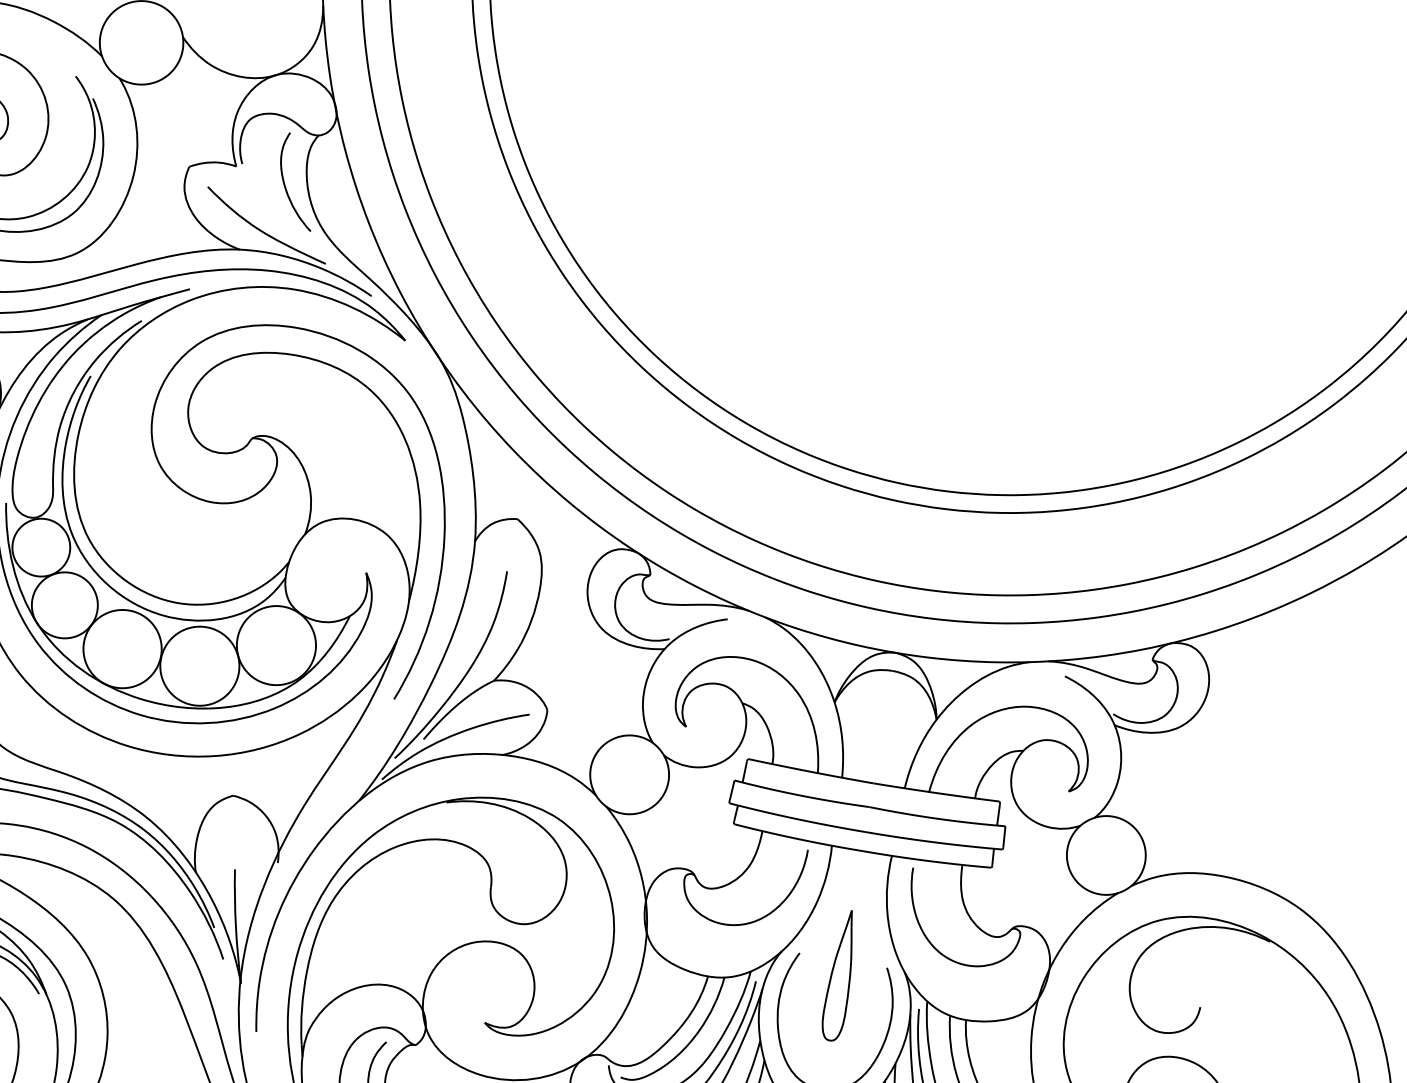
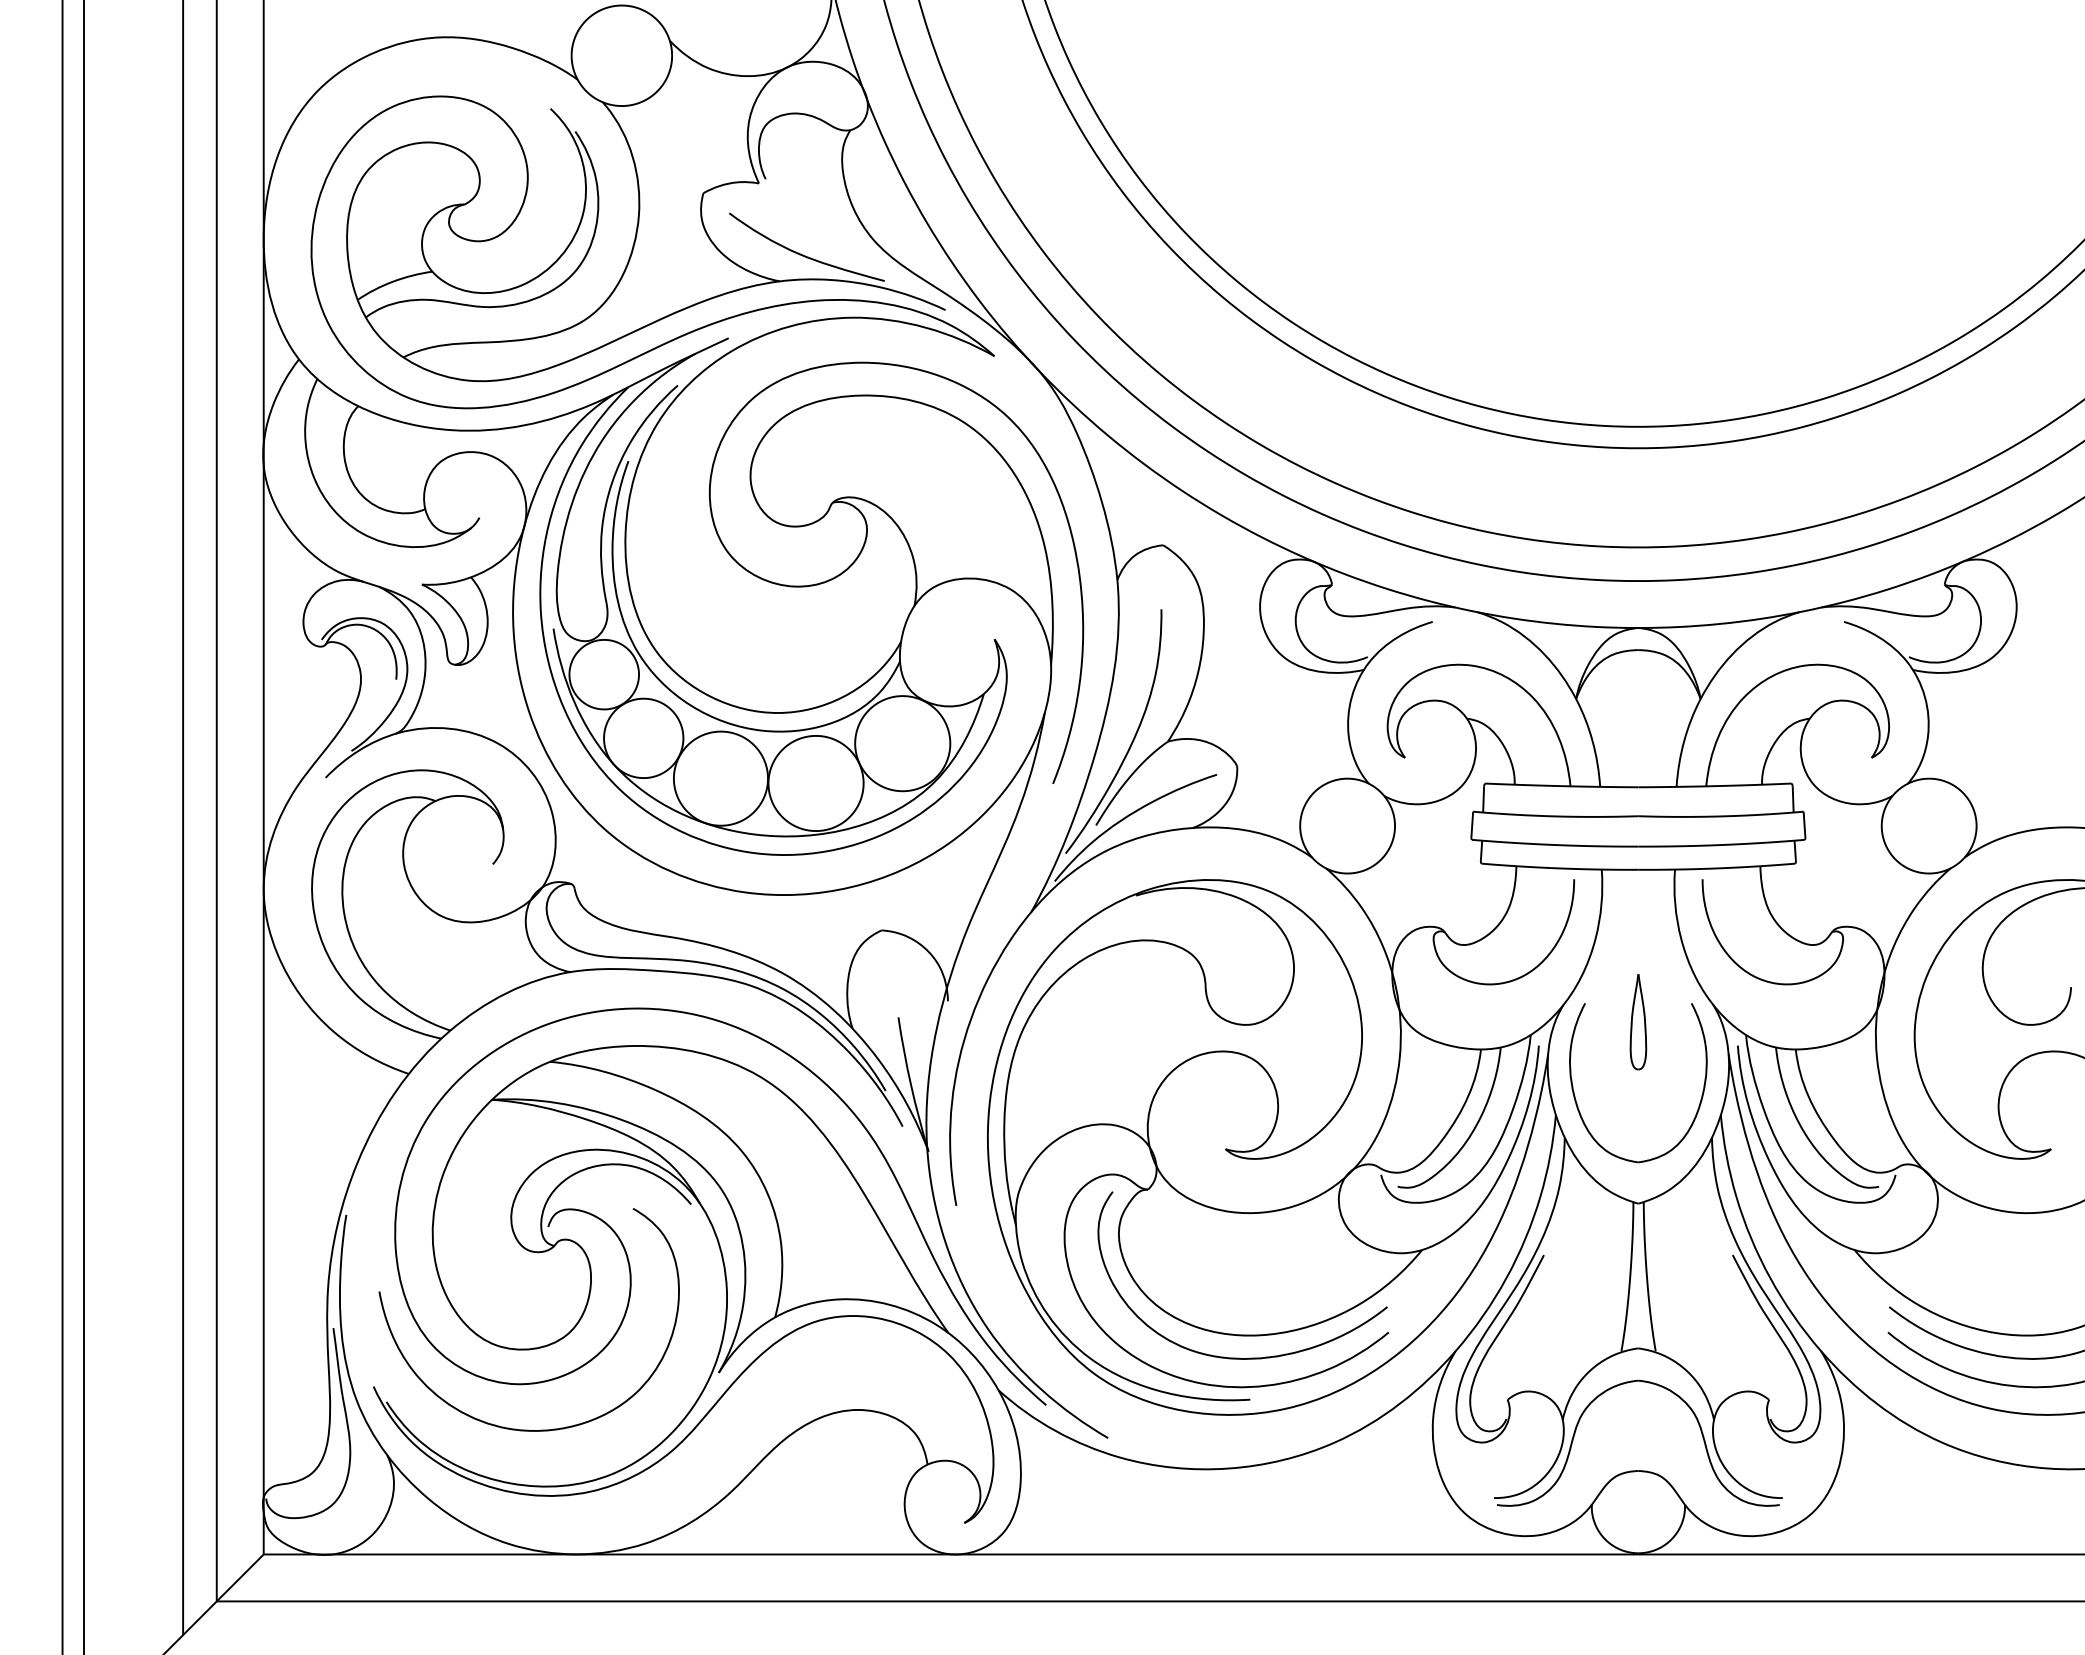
curve: (285, 184) -> (820, 194), removed
part: (840, 975) -> (1638, 1021), size x0.6

